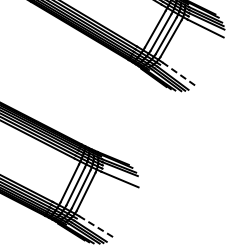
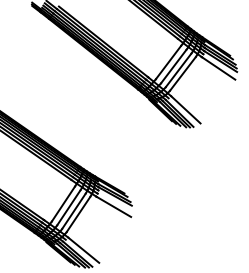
line: (178, 73) -> (185, 109), dashed -> solid
line: (95, 226) -> (83, 250), dashed -> solid

